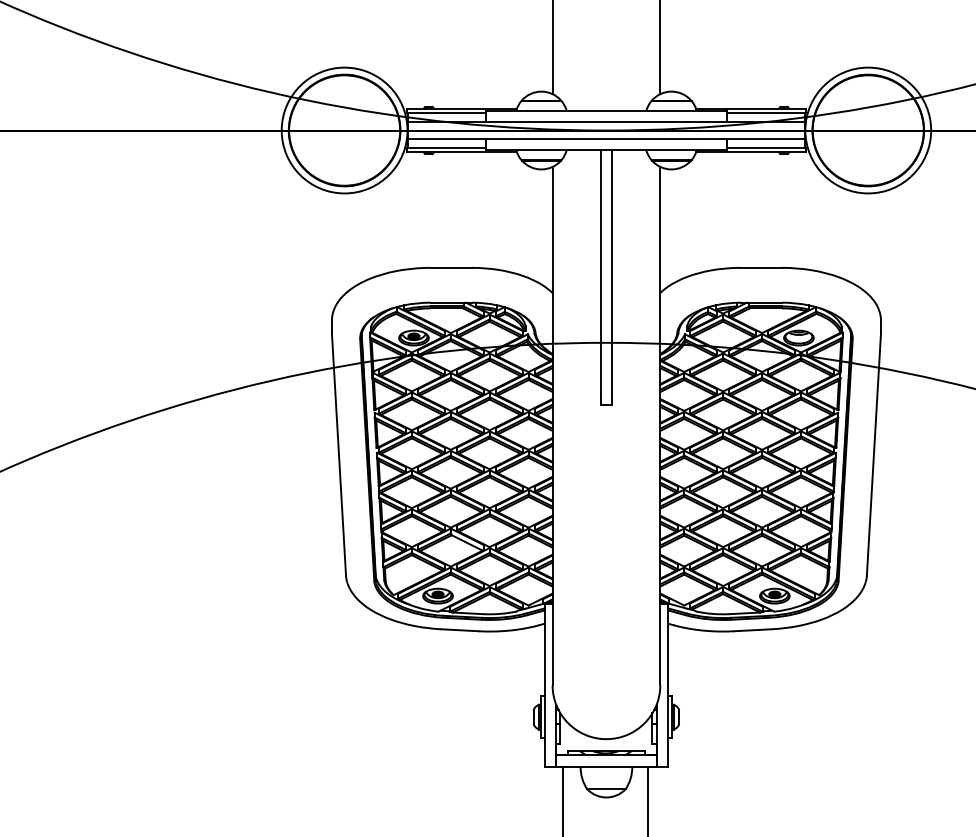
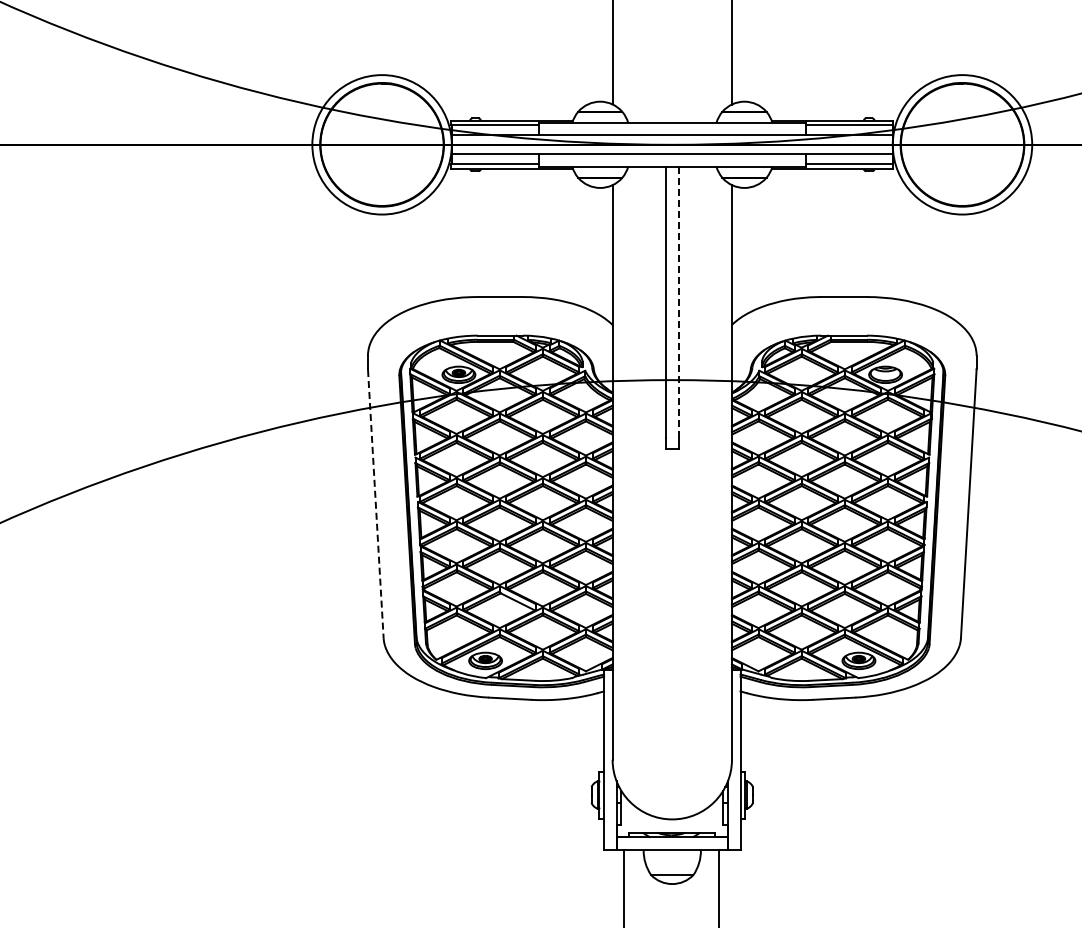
line: (612, 271) -> (678, 301), solid -> dashed
line: (338, 455) -> (375, 504), solid -> dashed

